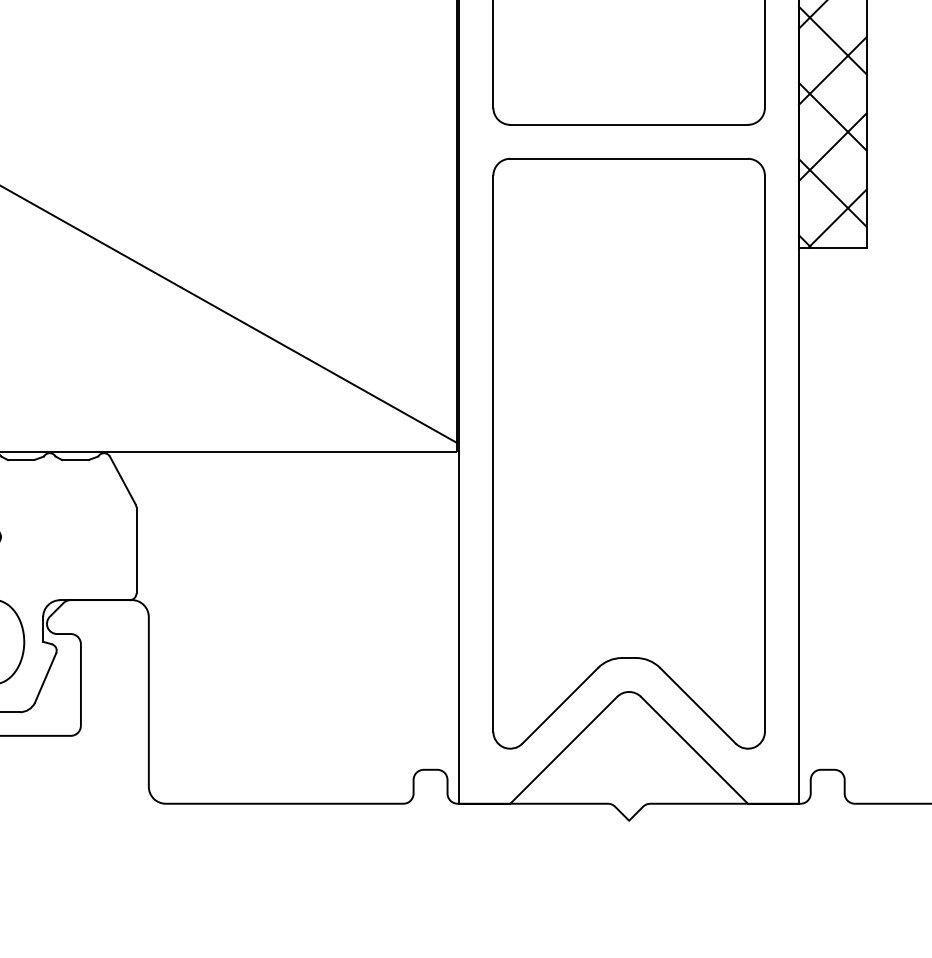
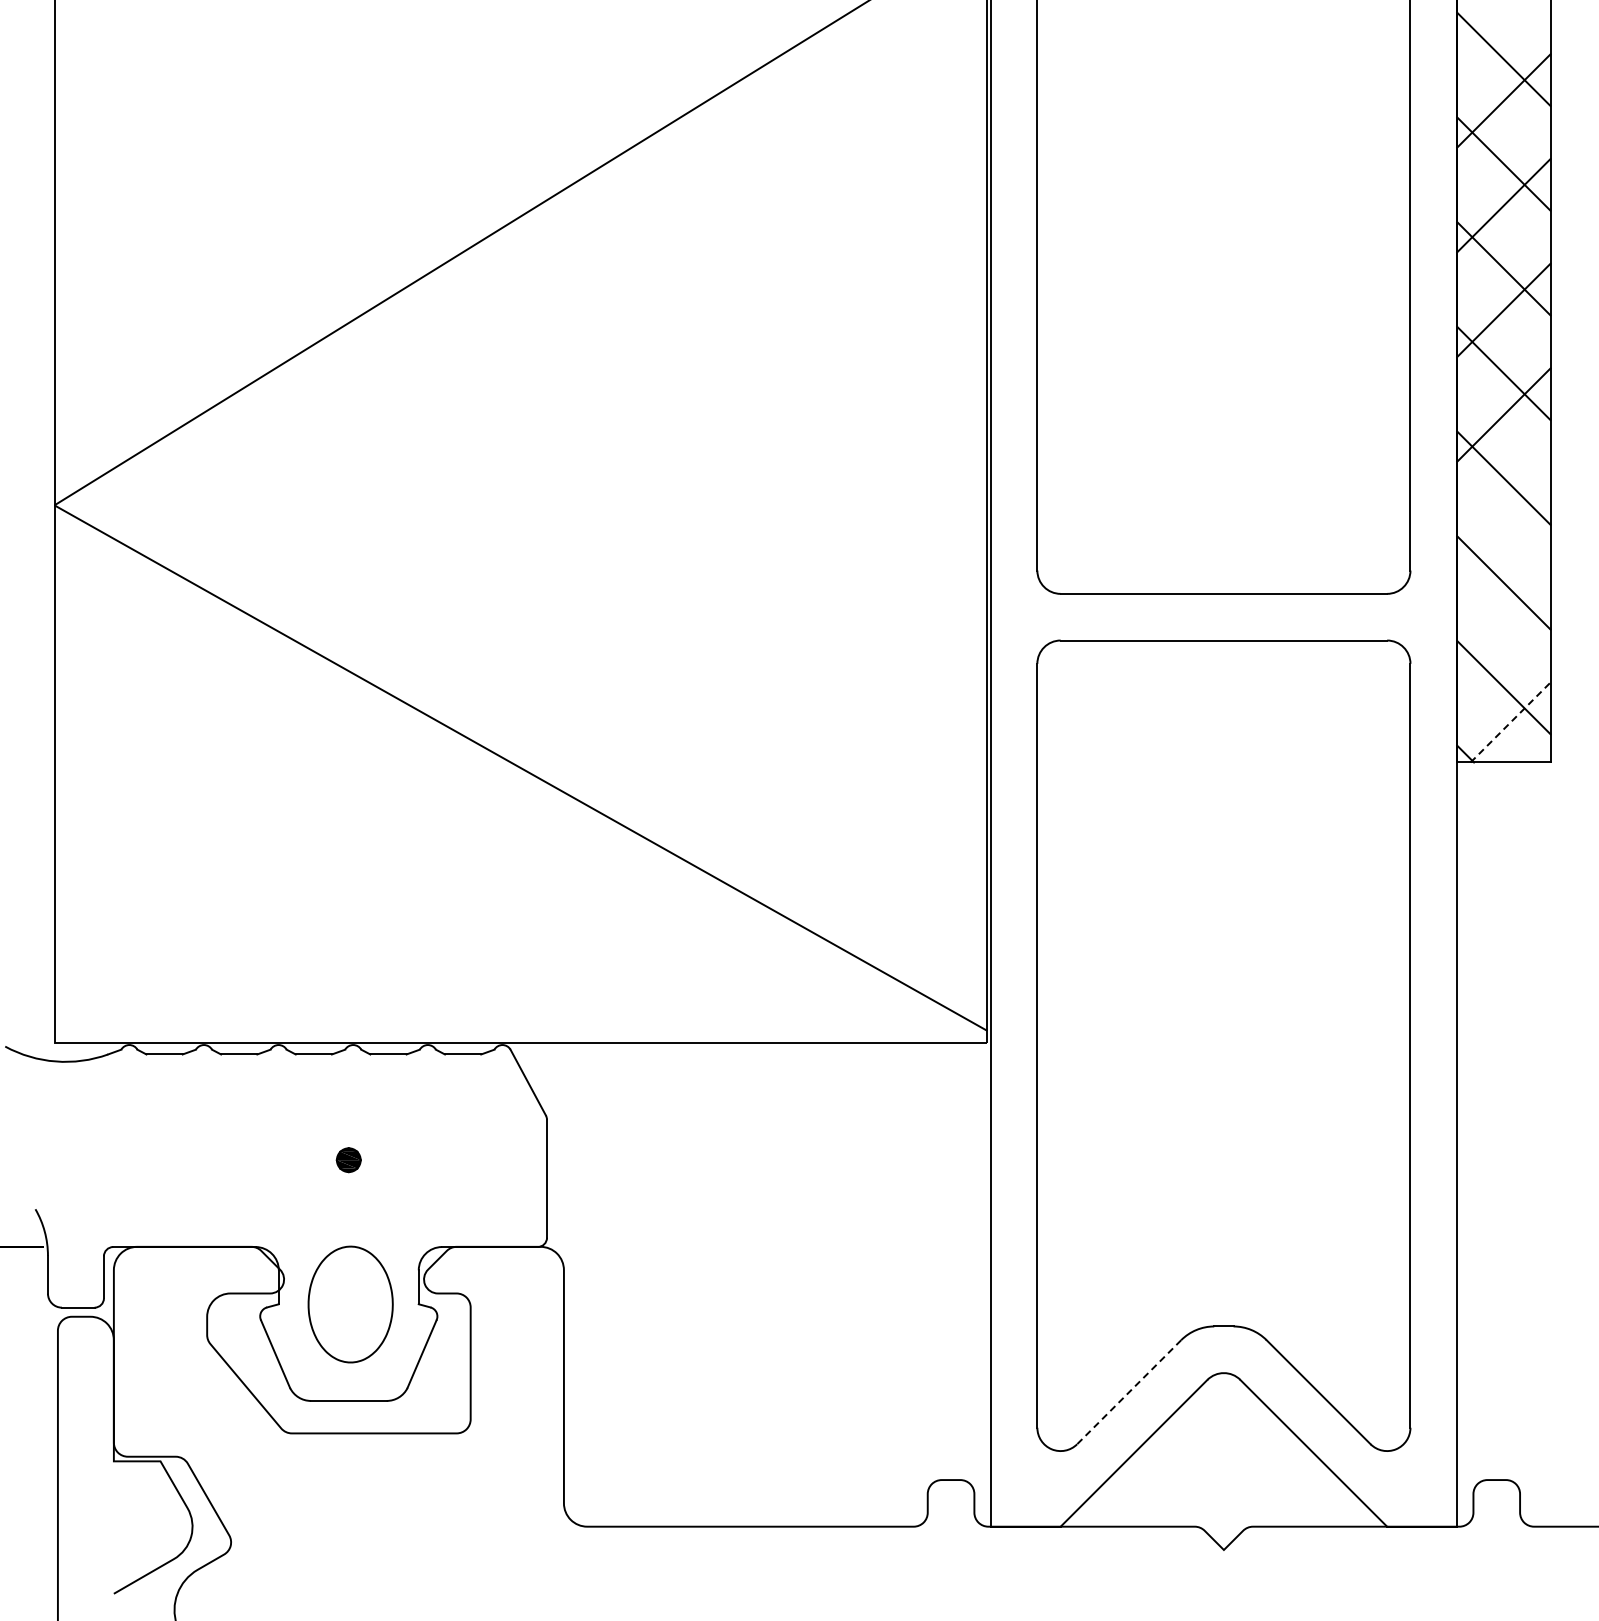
line: (832, 70) -> (1503, 519), removed
line: (832, 147) -> (1503, 624), removed
line: (837, 218) -> (1510, 722), solid -> dashed
line: (560, 706) -> (1129, 1392), solid -> dashed

